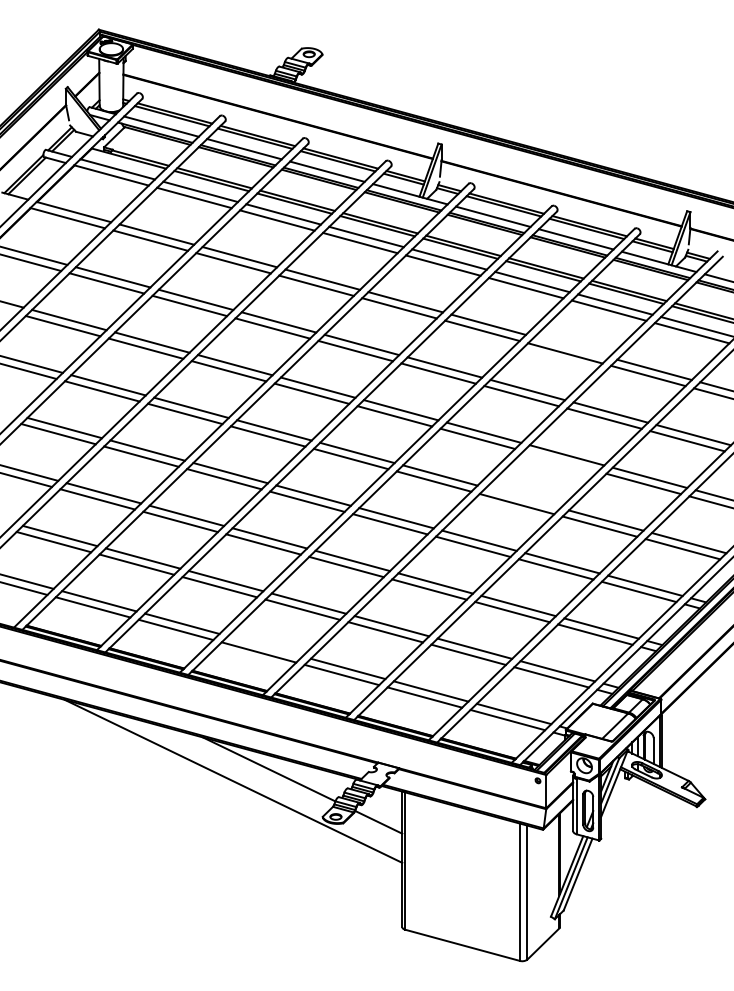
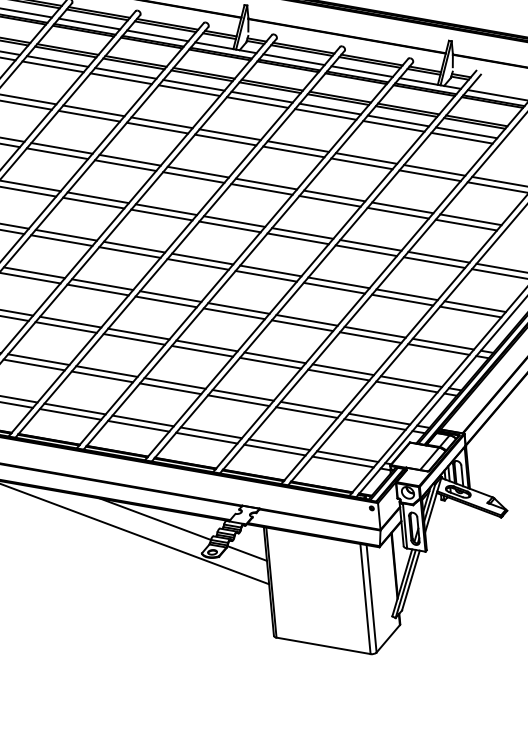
line: (571, 347) -> (366, 158), added
line: (560, 461) -> (366, 250), added
line: (523, 497) -> (339, 282), added
line: (264, 646) -> (142, 421), added

